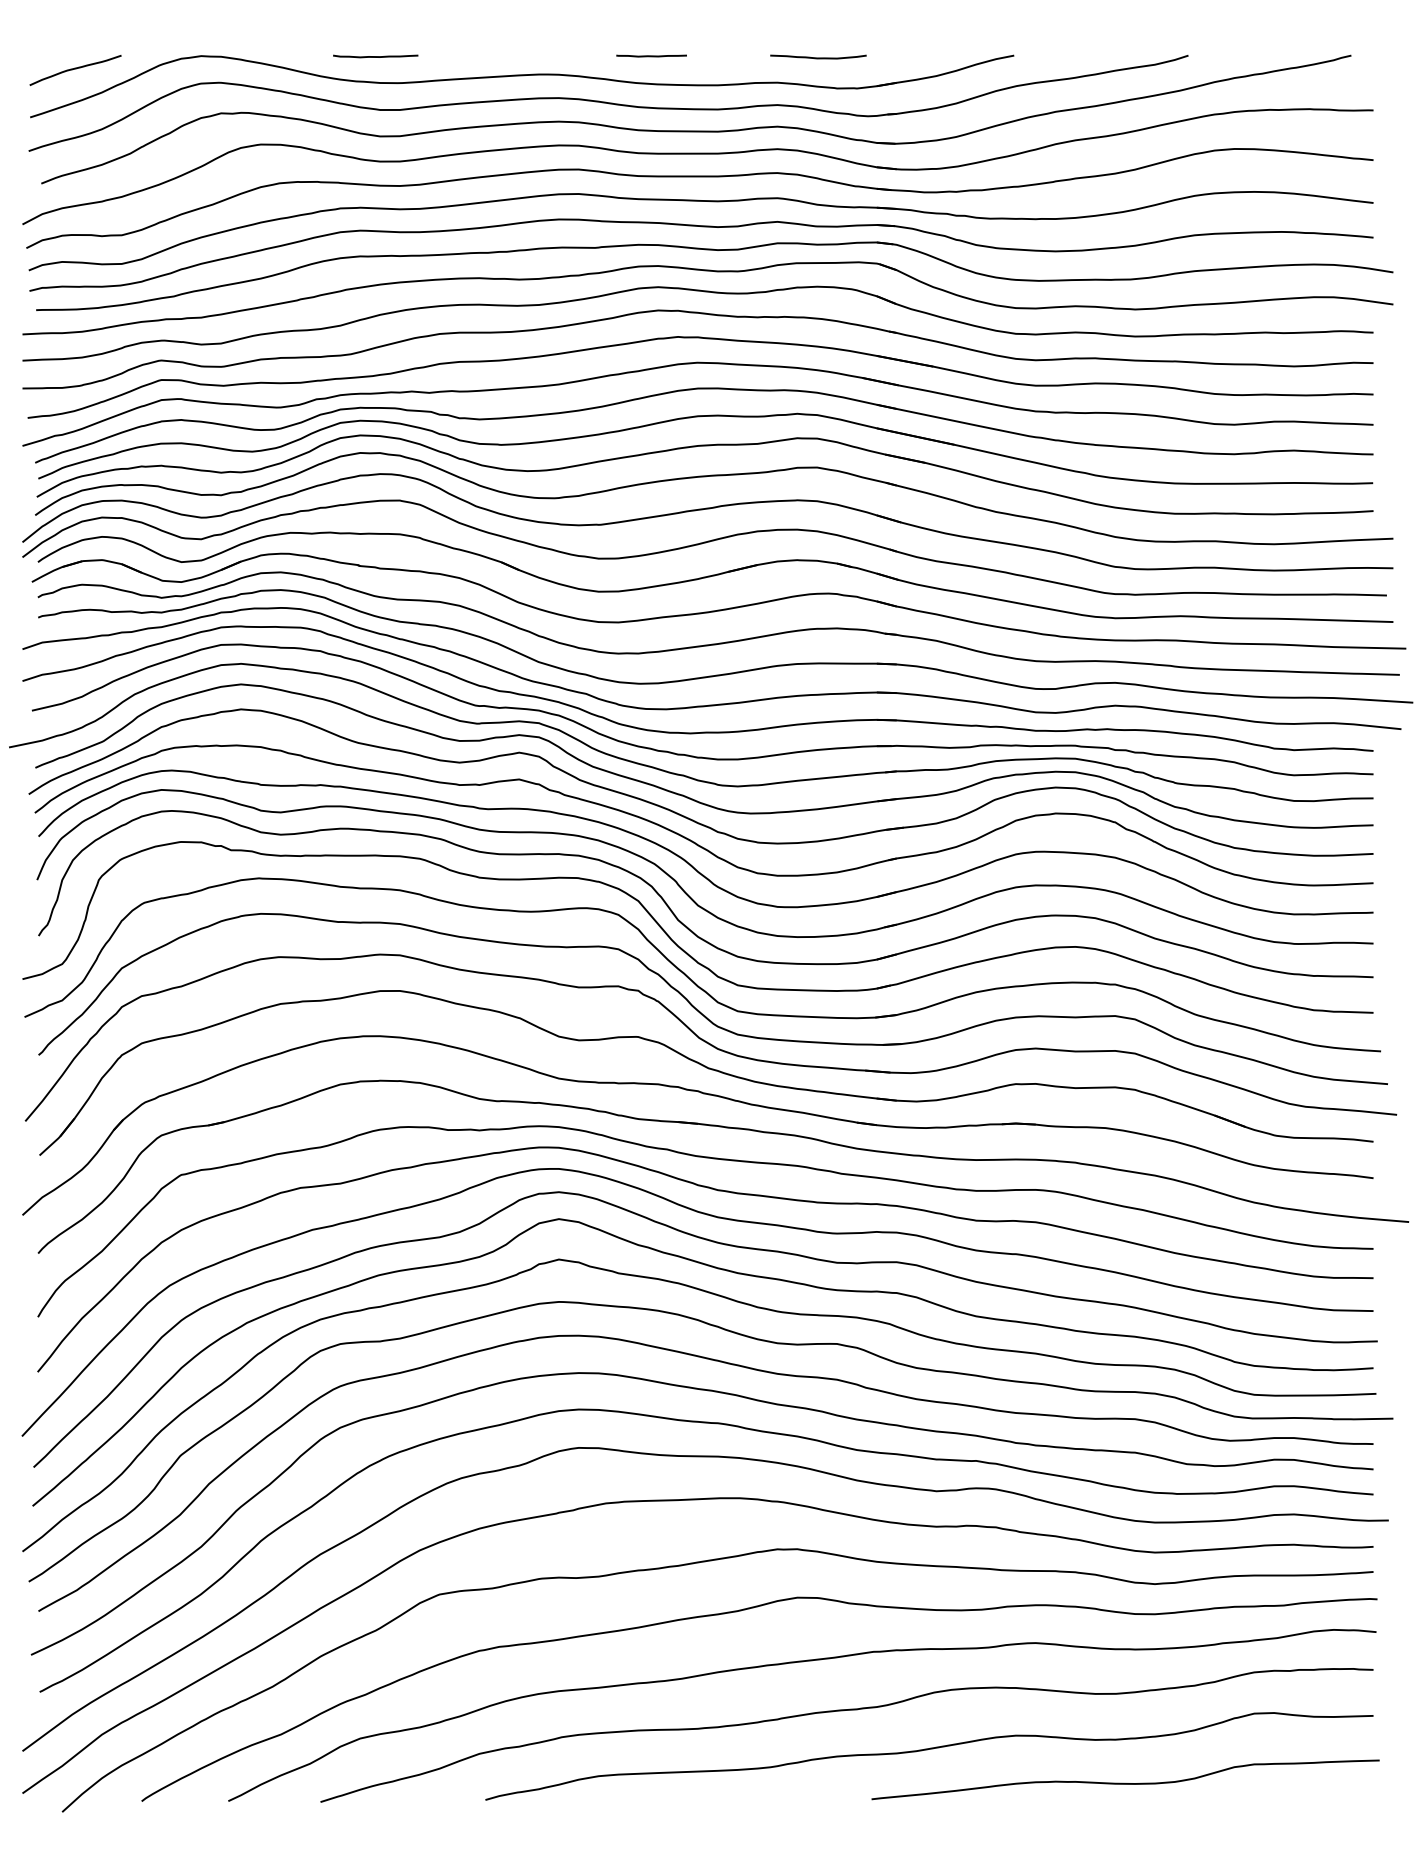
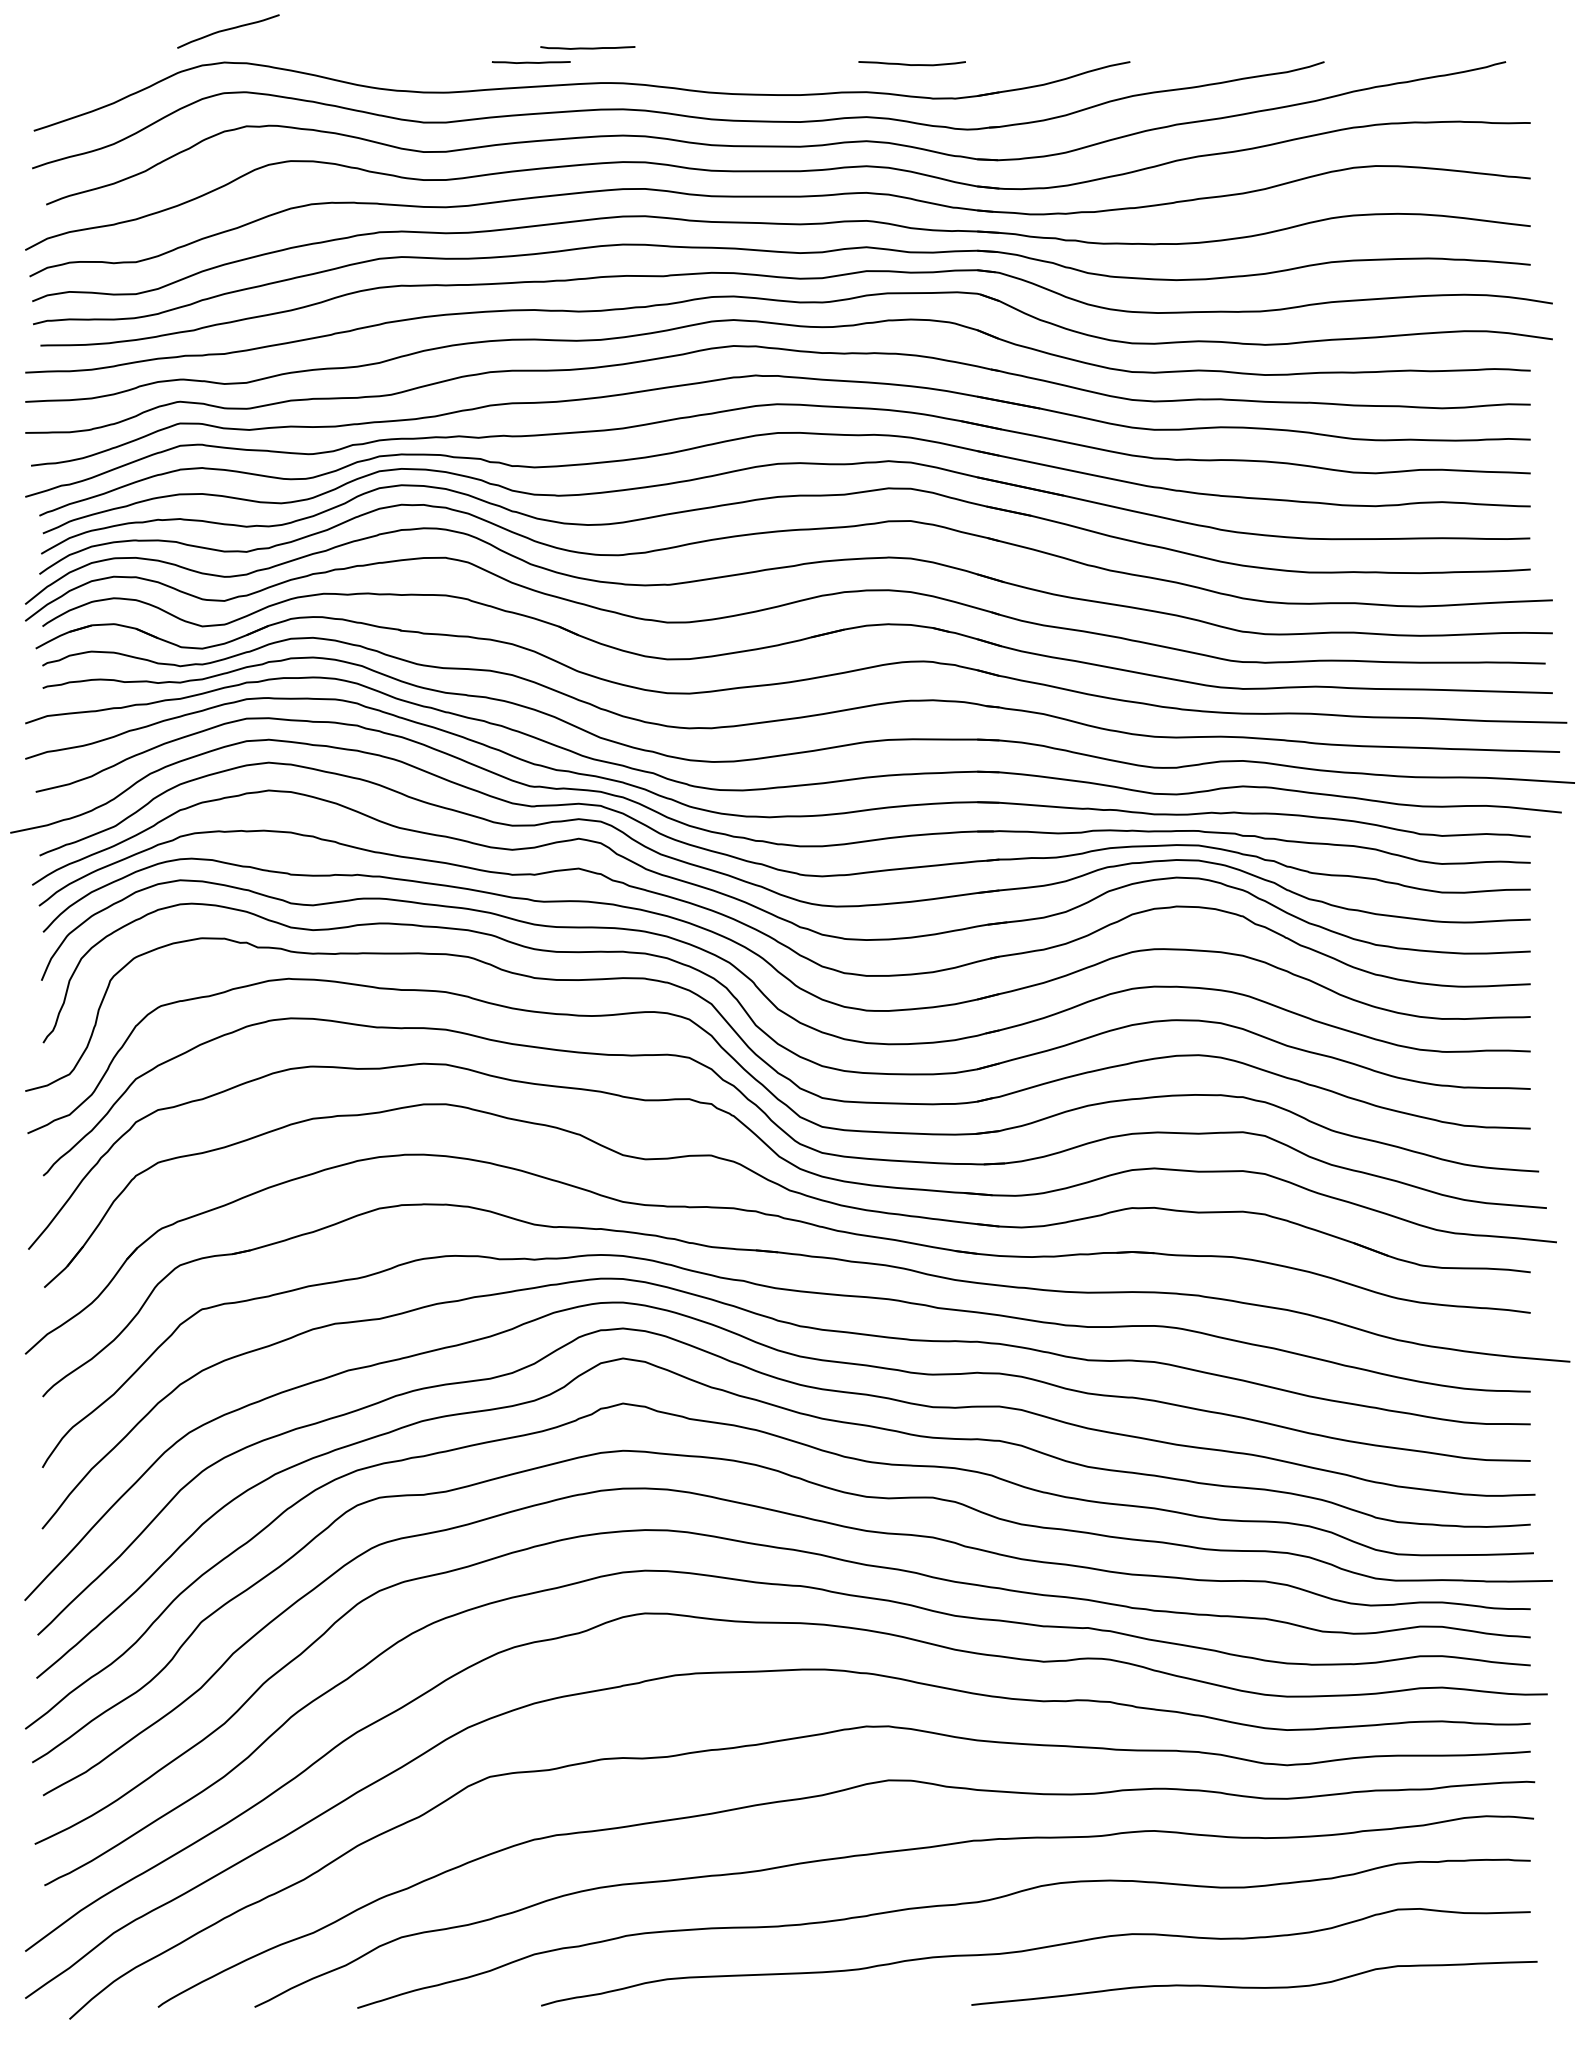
curve: (375, 56) -> (587, 47), moved
line: (650, 56) -> (530, 62), moved
curve: (75, 69) -> (228, 30), moved

